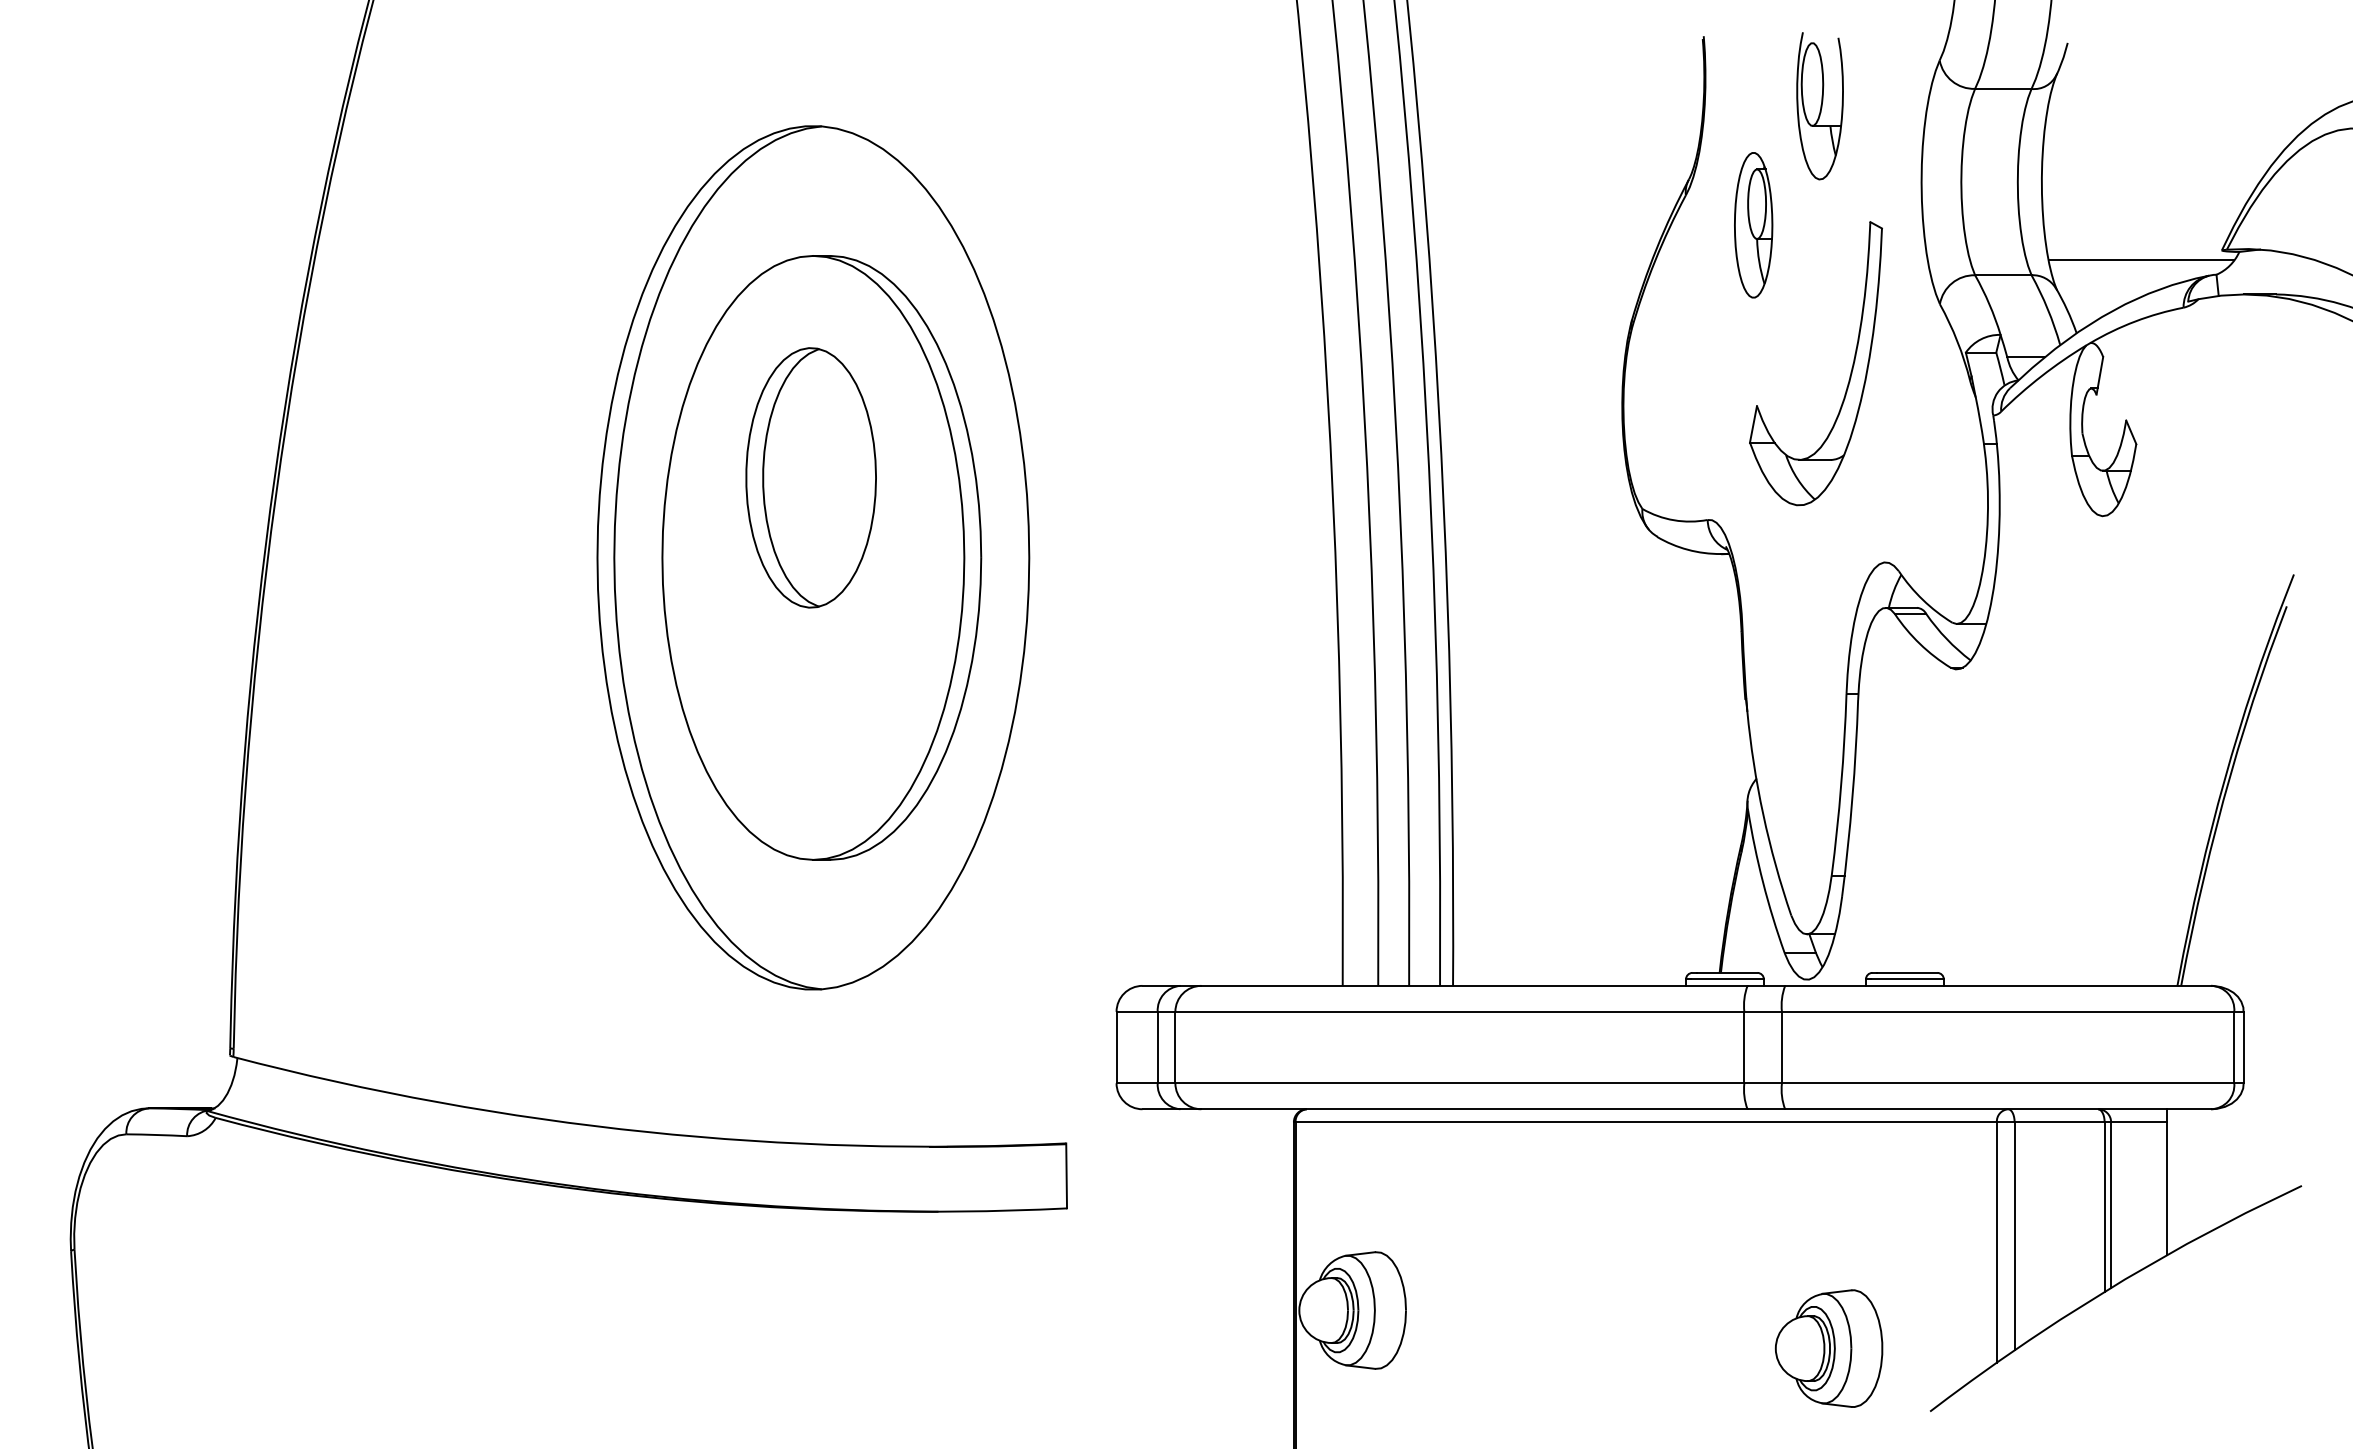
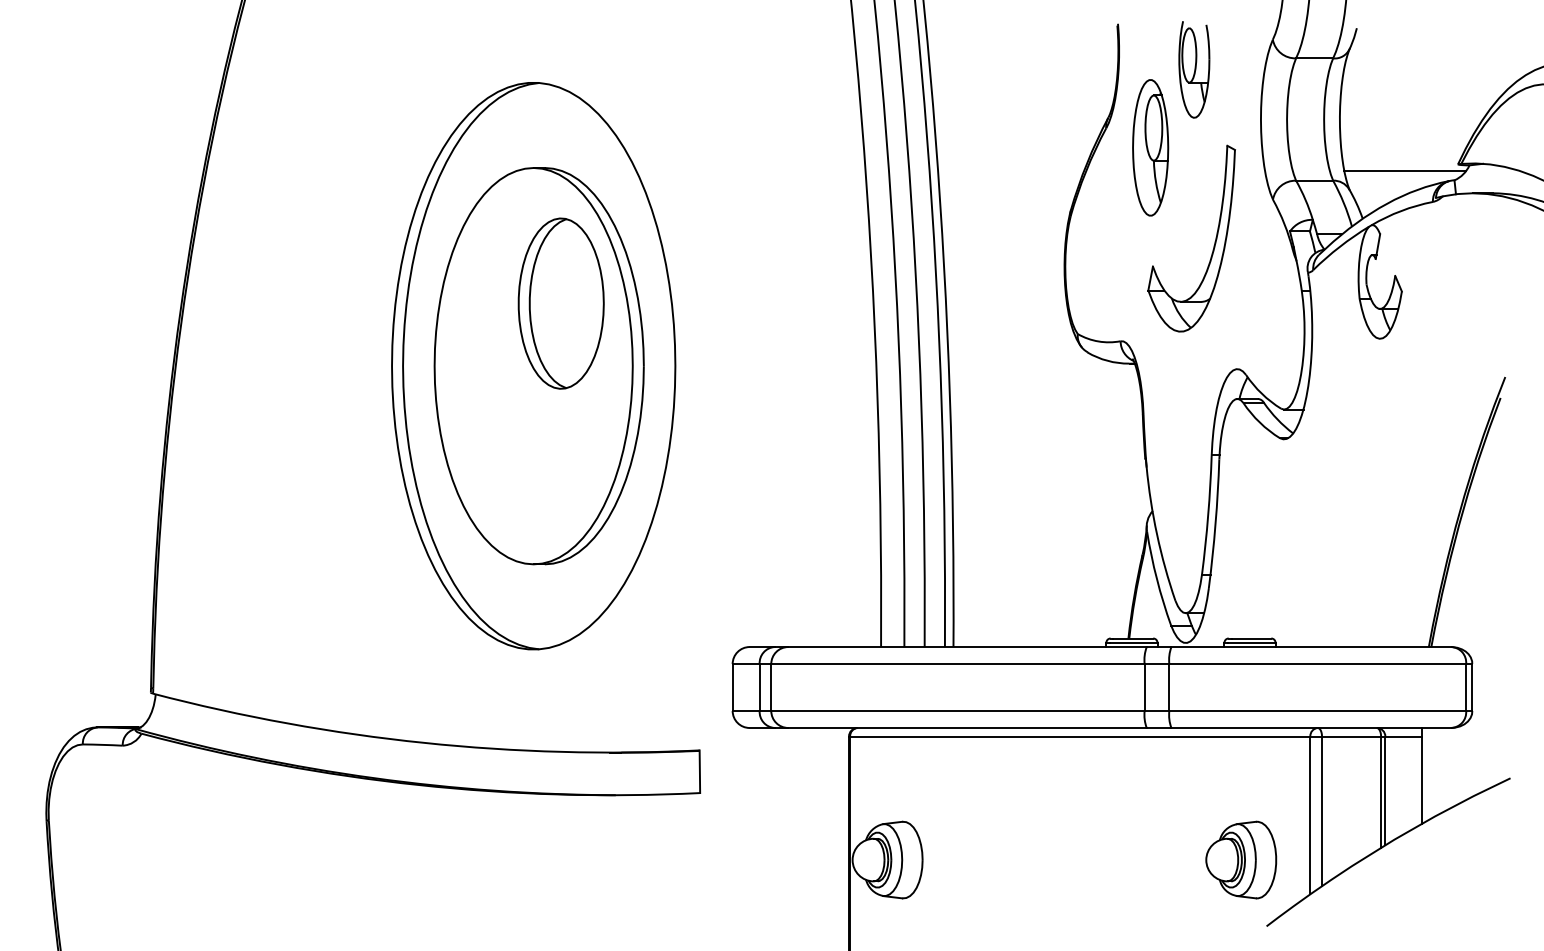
part: (1753, 224) -> (1150, 147), size x1.43
part: (810, 477) -> (560, 303), moved
part: (1829, 1347) -> (1241, 859), moved

